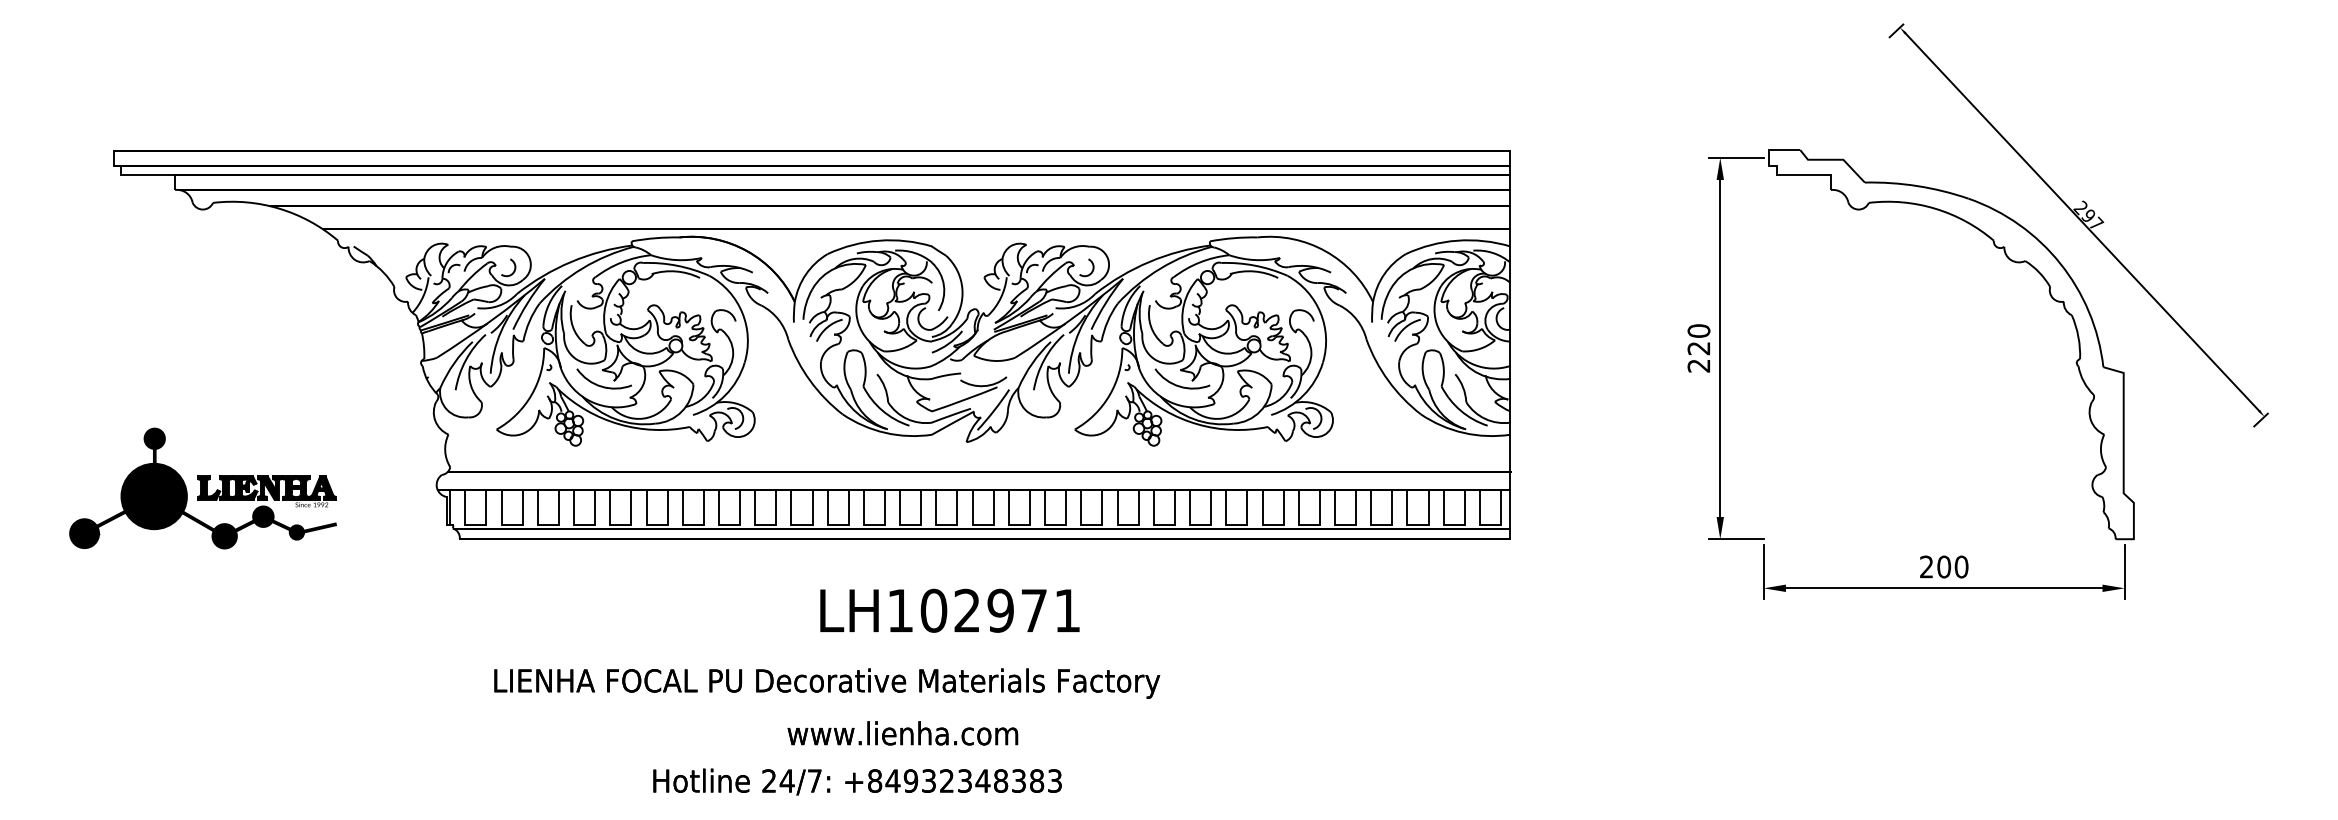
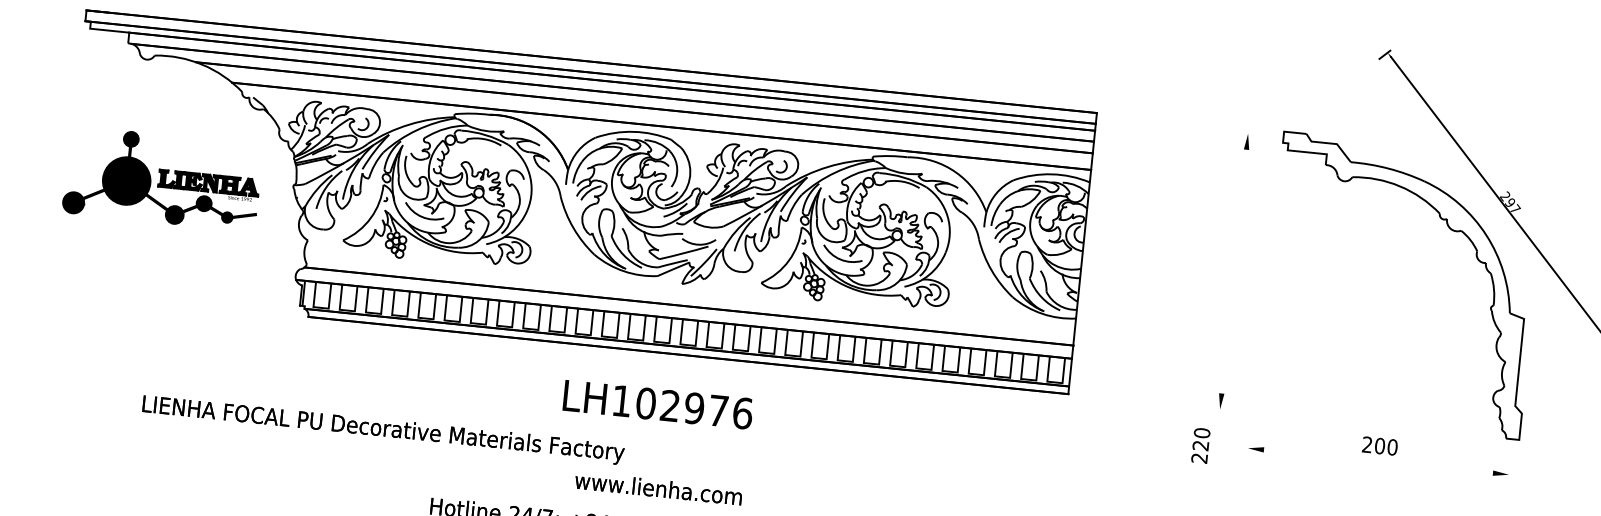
line: (1736, 157) -> (1259, 134), removed
text: (1698, 348) -> (1200, 445), moved
line: (1720, 348) -> (1234, 271), removed
part: (202, 488) -> (162, 178), moved
line: (1736, 539) -> (1231, 410), removed
line: (1763, 571) -> (1249, 436), removed
line: (2124, 571) -> (1510, 462), removed
line: (1943, 588) -> (1377, 461), removed
text: (1067, 610) -> (742, 413), LH102971 -> LH102976
text: (827, 683) -> (383, 430), moved
text: (902, 733) -> (658, 488), moved

